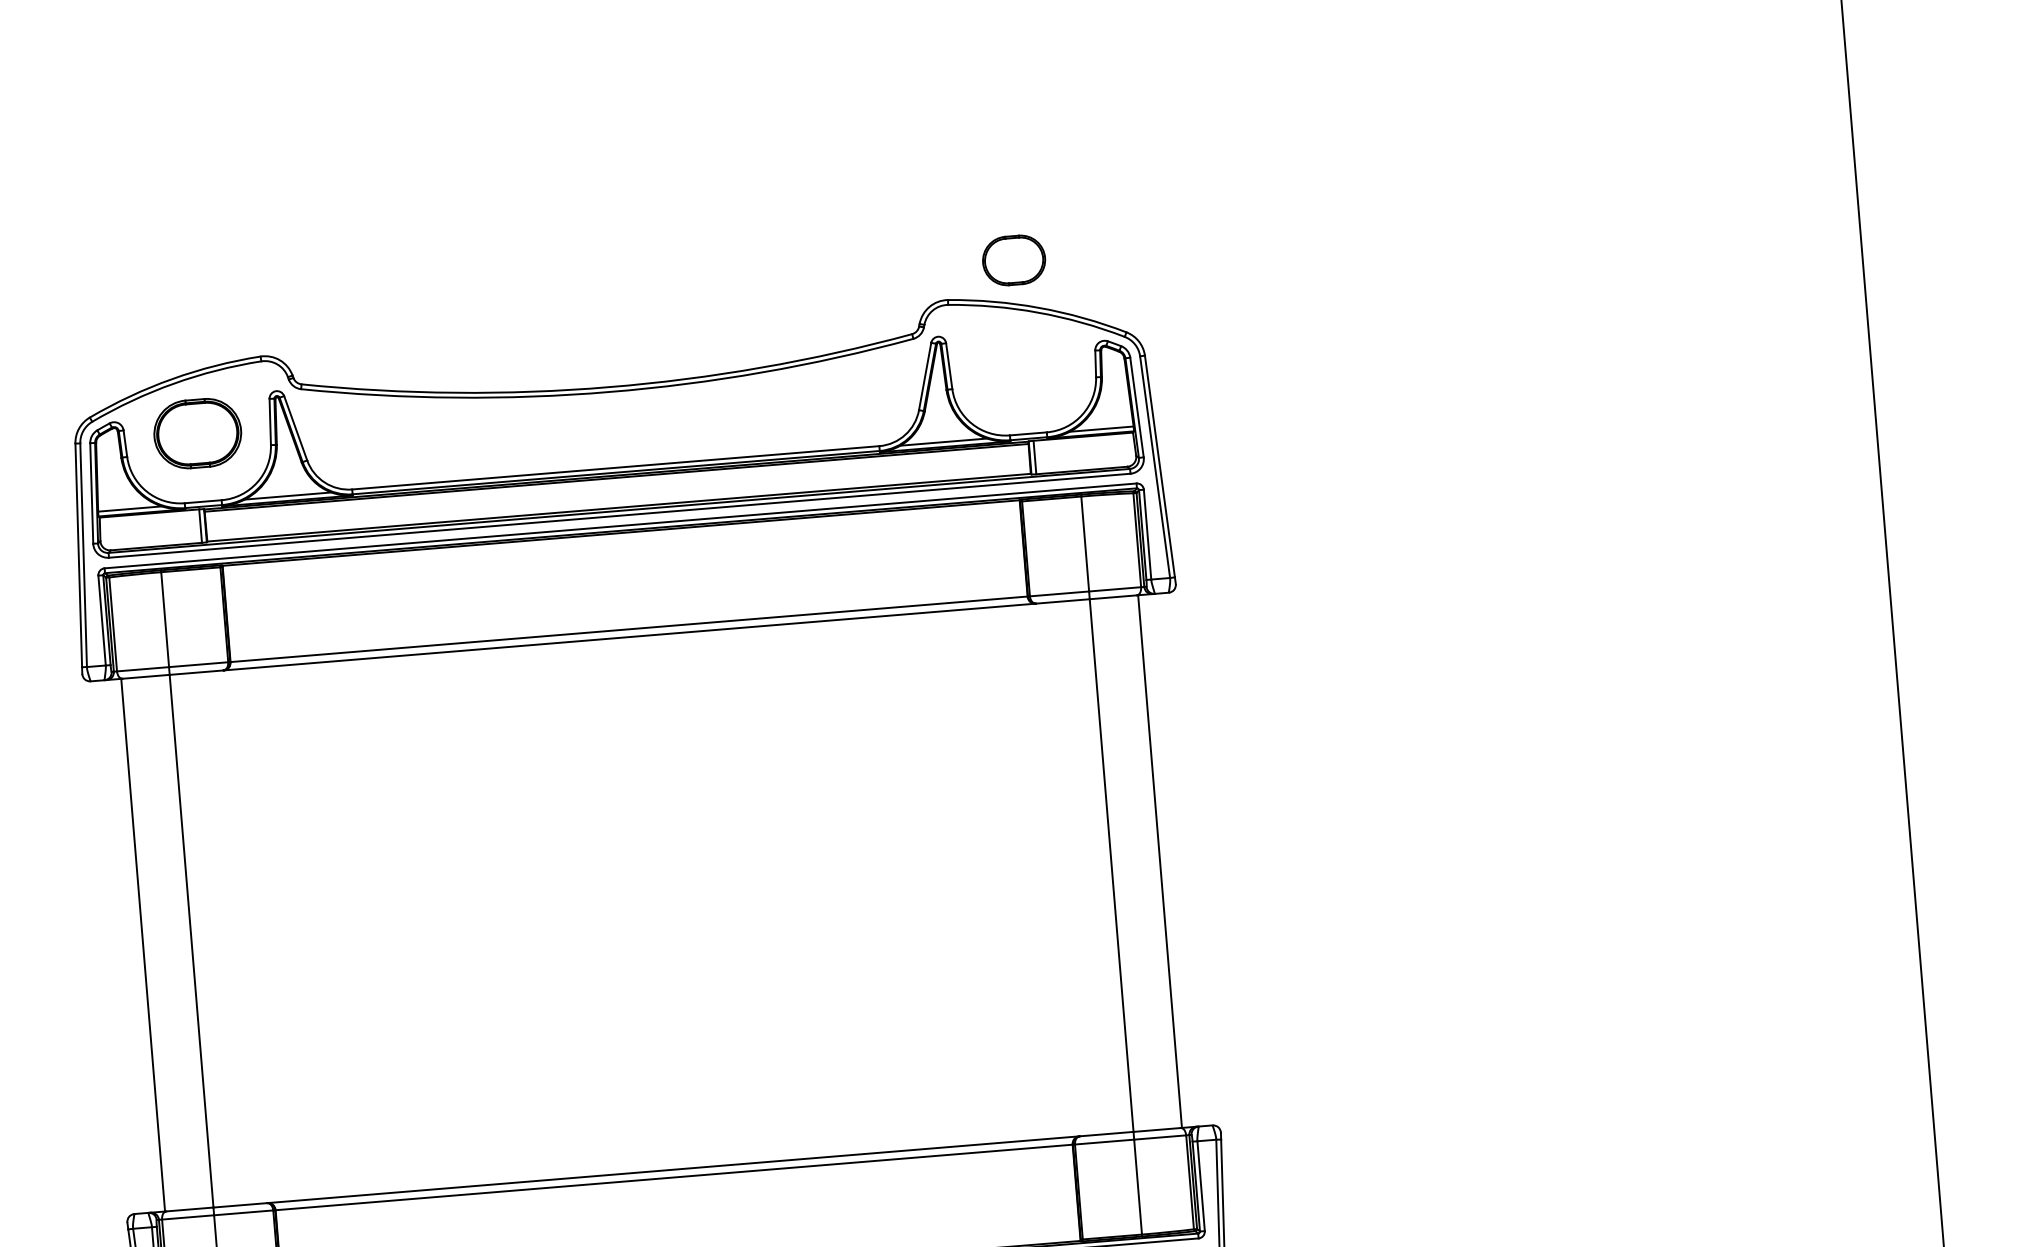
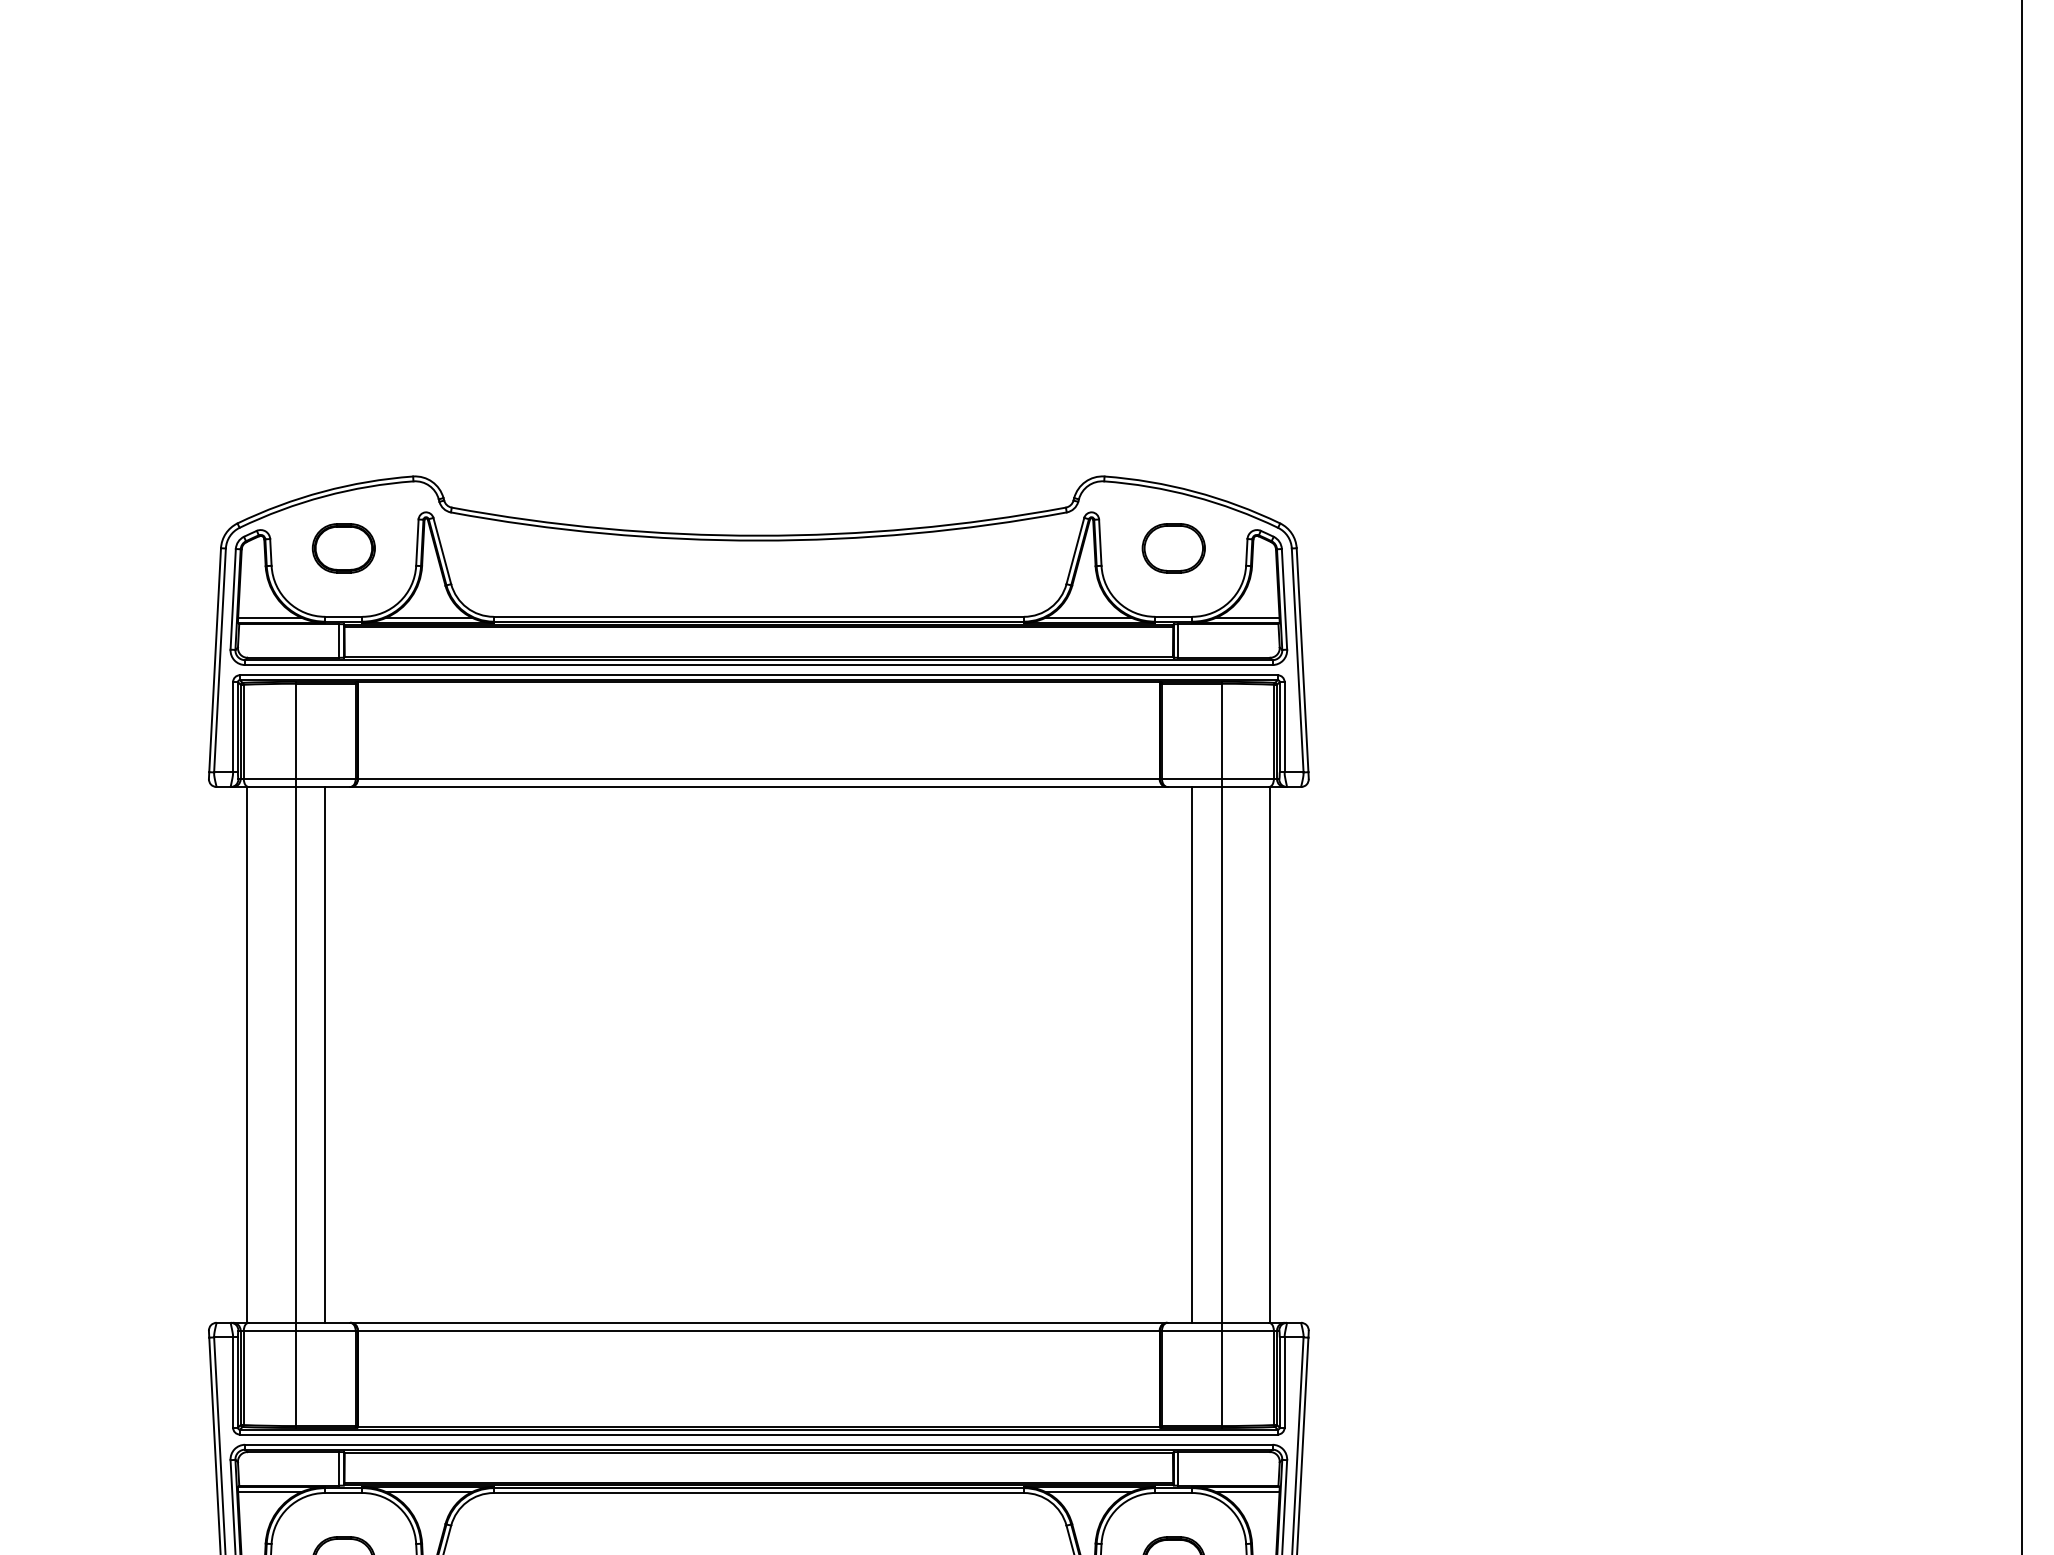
part: (1013, 260) -> (1173, 548), moved
part: (197, 433) -> (343, 548), size x0.71
line: (1082, 867) -> (1192, 1054), added
line: (220, 938) -> (325, 1054), added

